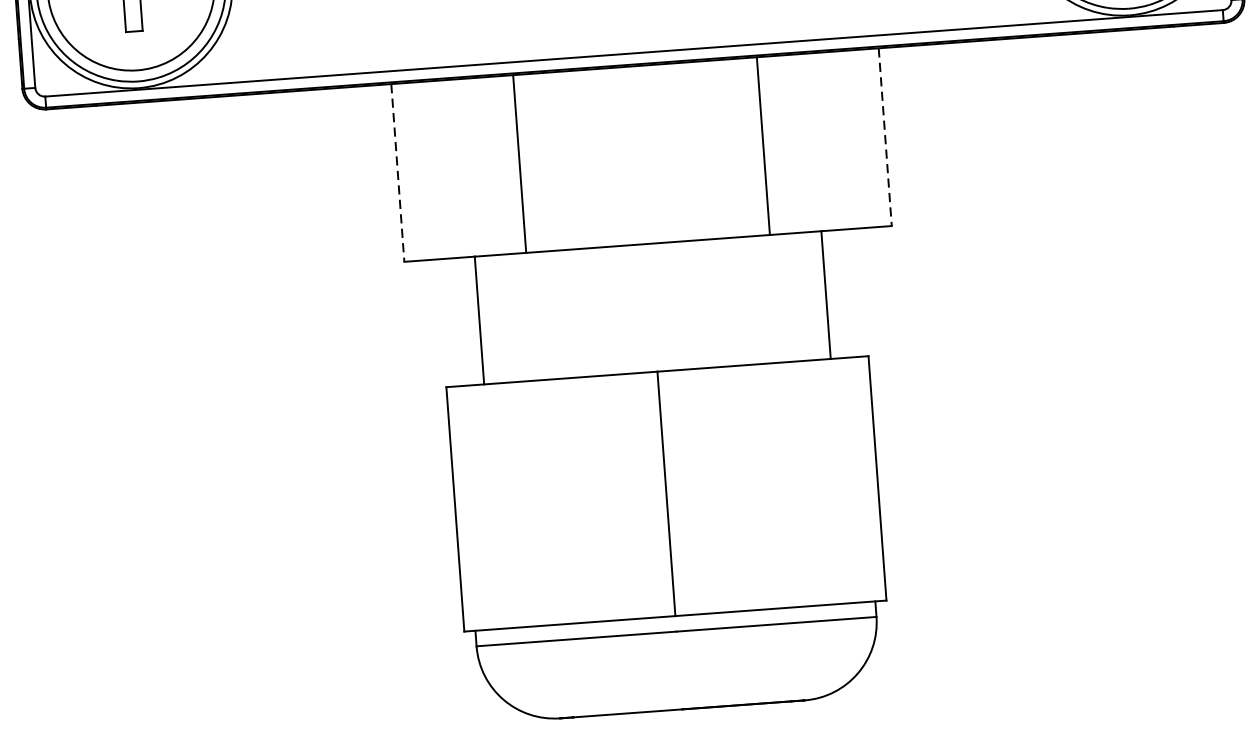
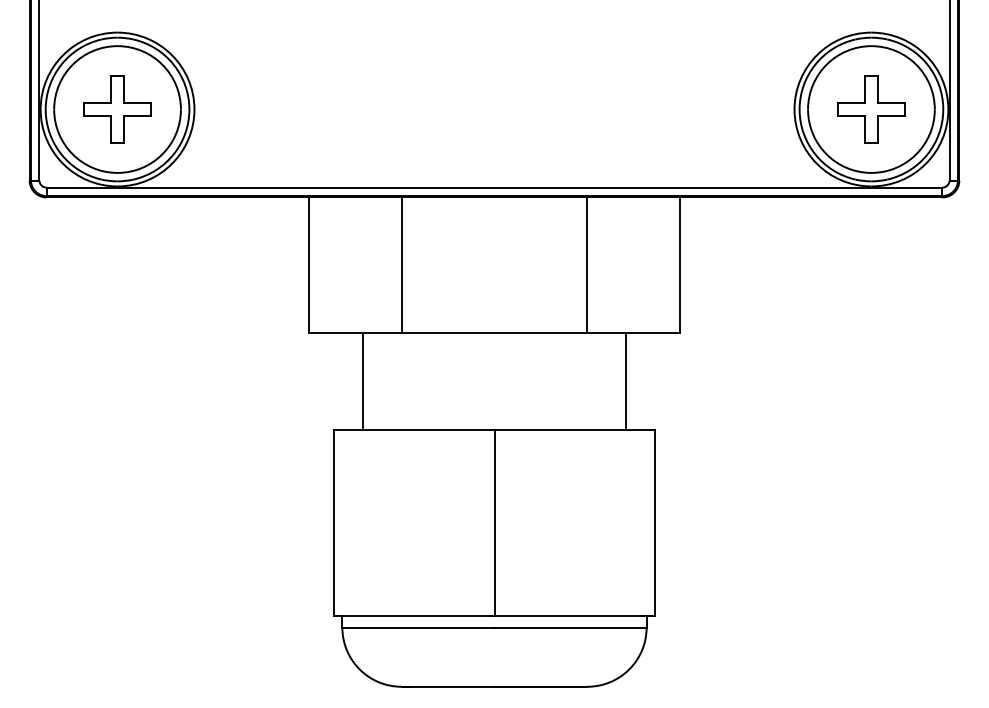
line: (884, 137) -> (679, 265), dashed -> solid
line: (398, 173) -> (309, 265), dashed -> solid

